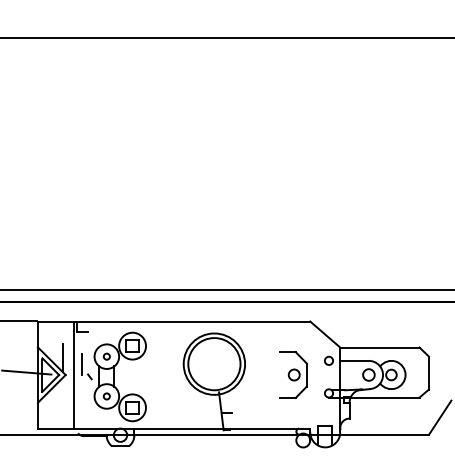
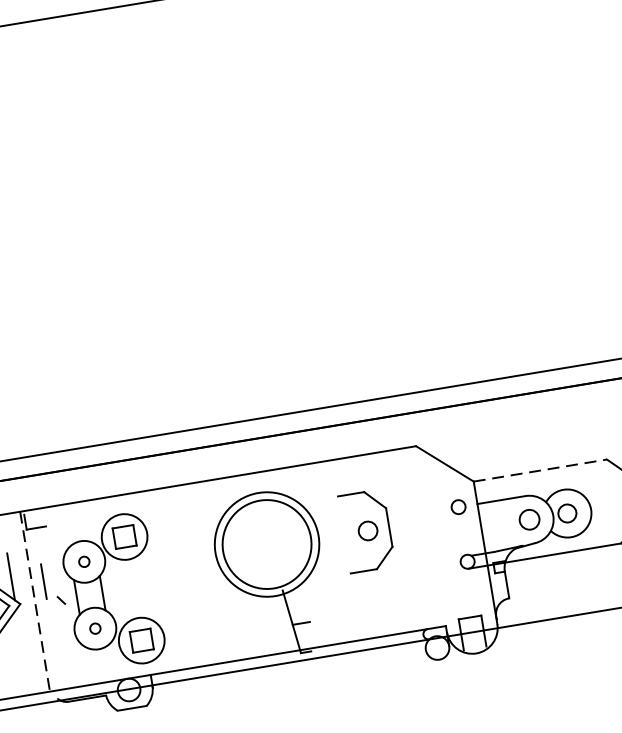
line: (379, 347) -> (539, 470), solid -> dashed
line: (74, 375) -> (35, 602), solid -> dashed
part: (293, 375) -> (366, 532), moved

